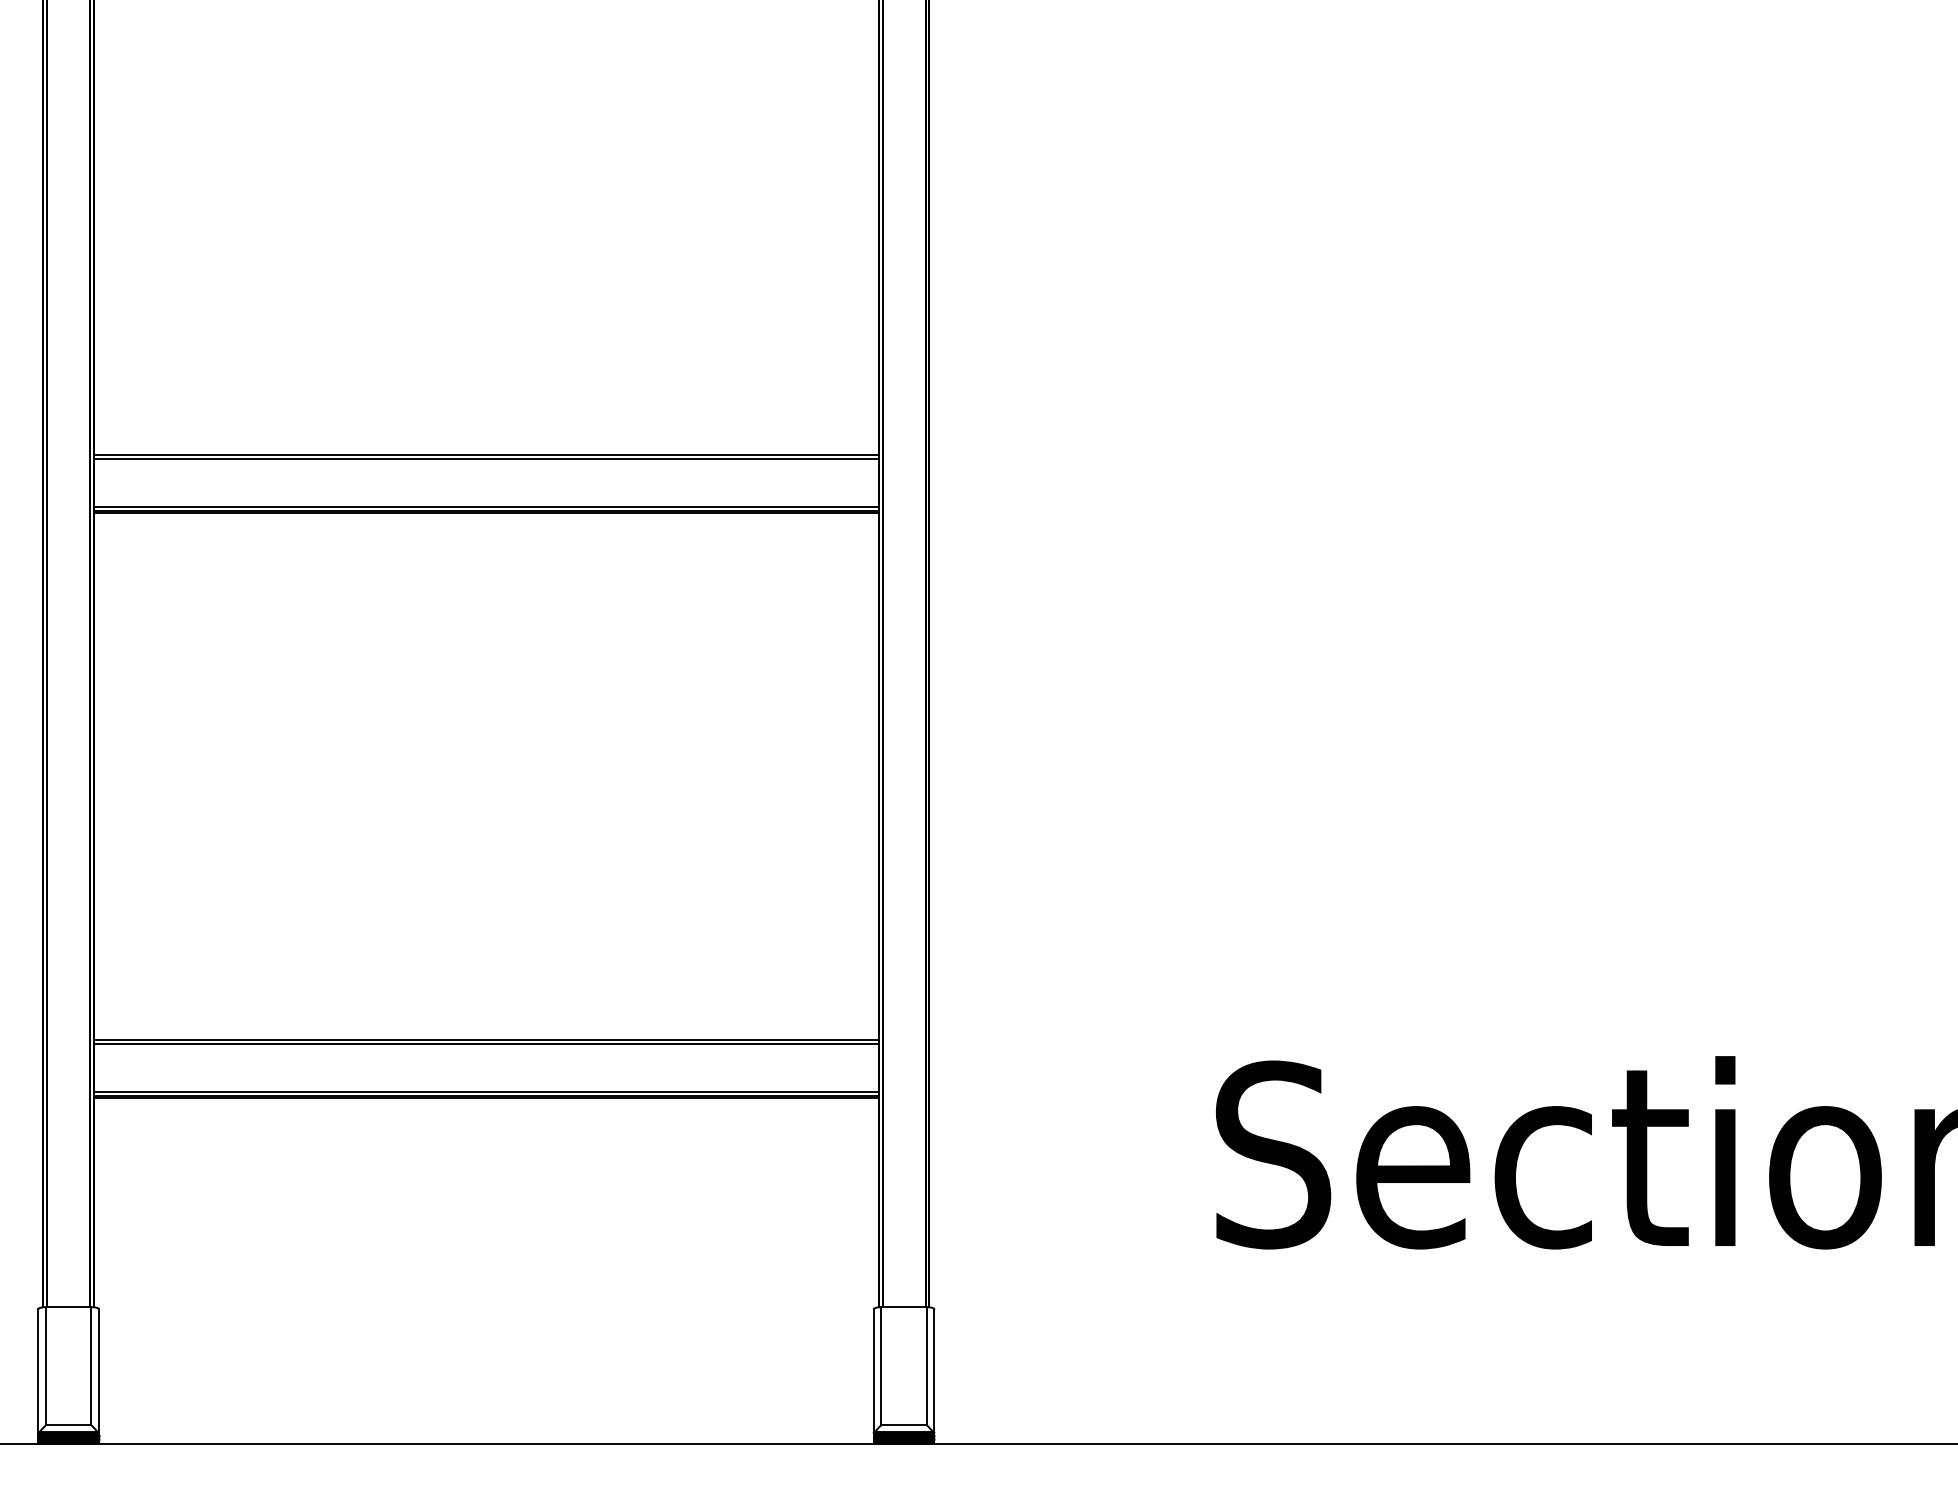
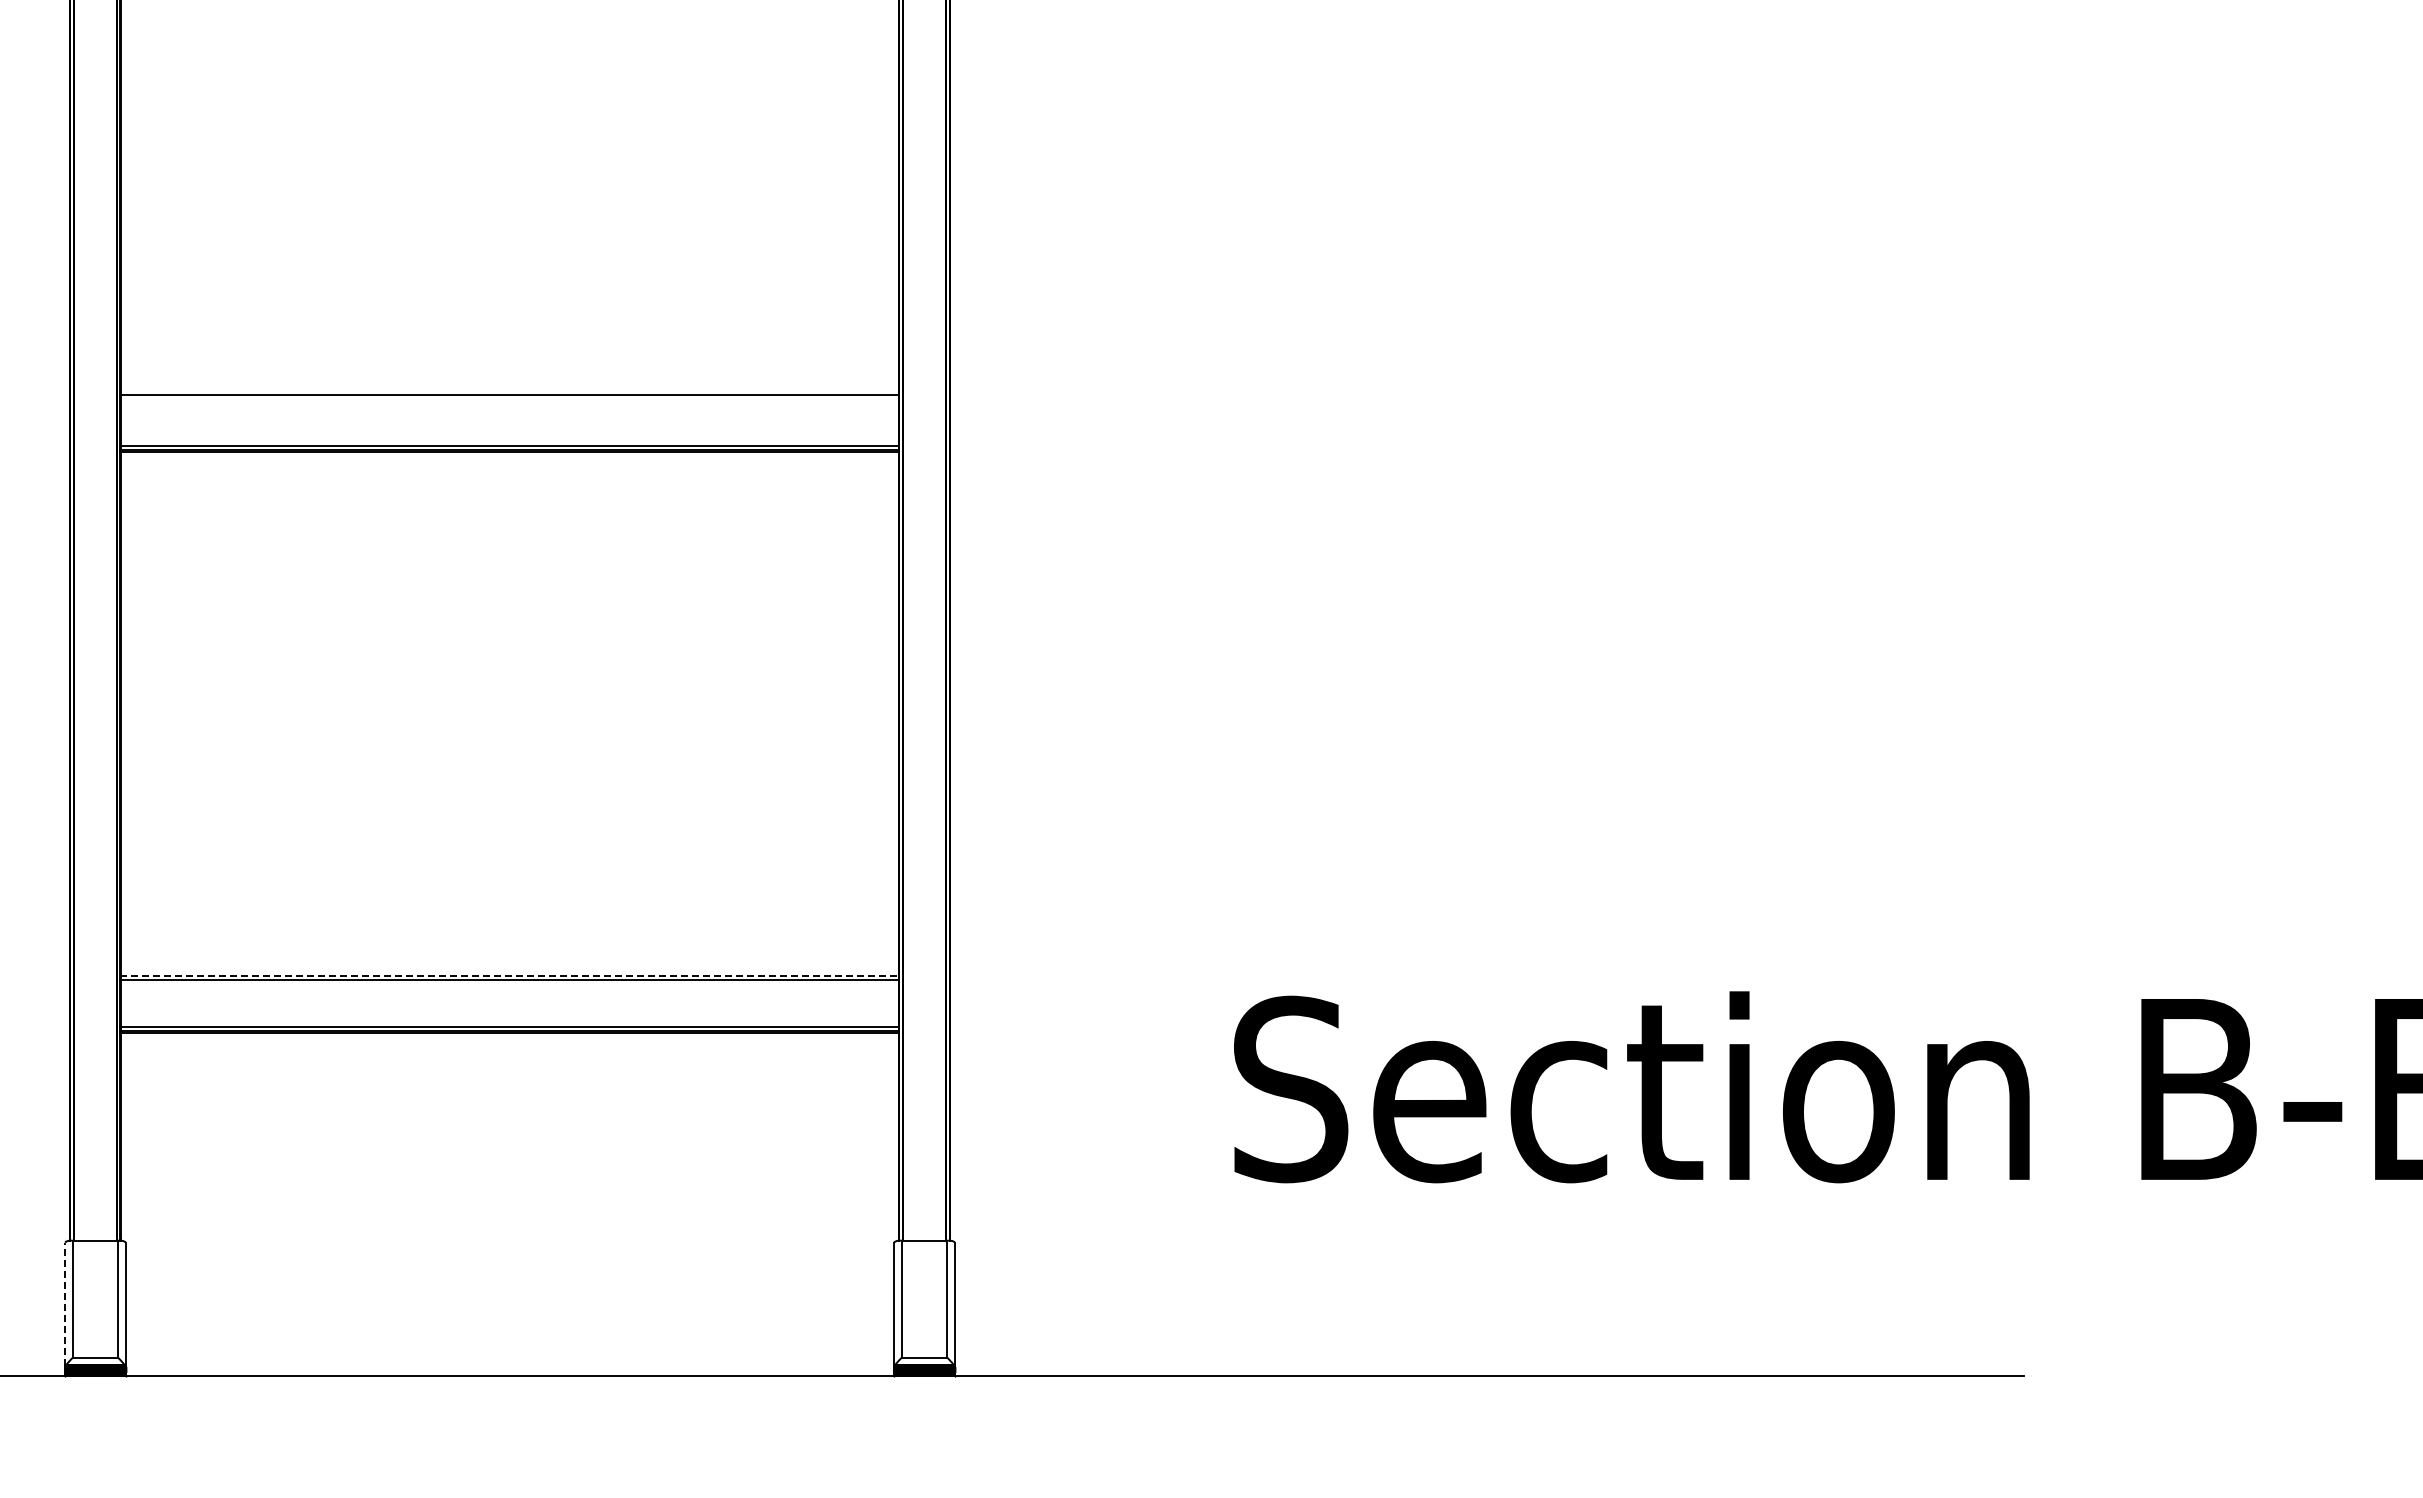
line: (485, 458) -> (509, 398), removed
line: (486, 1040) -> (510, 975), solid -> dashed
line: (38, 1371) -> (65, 1304), solid -> dashed

